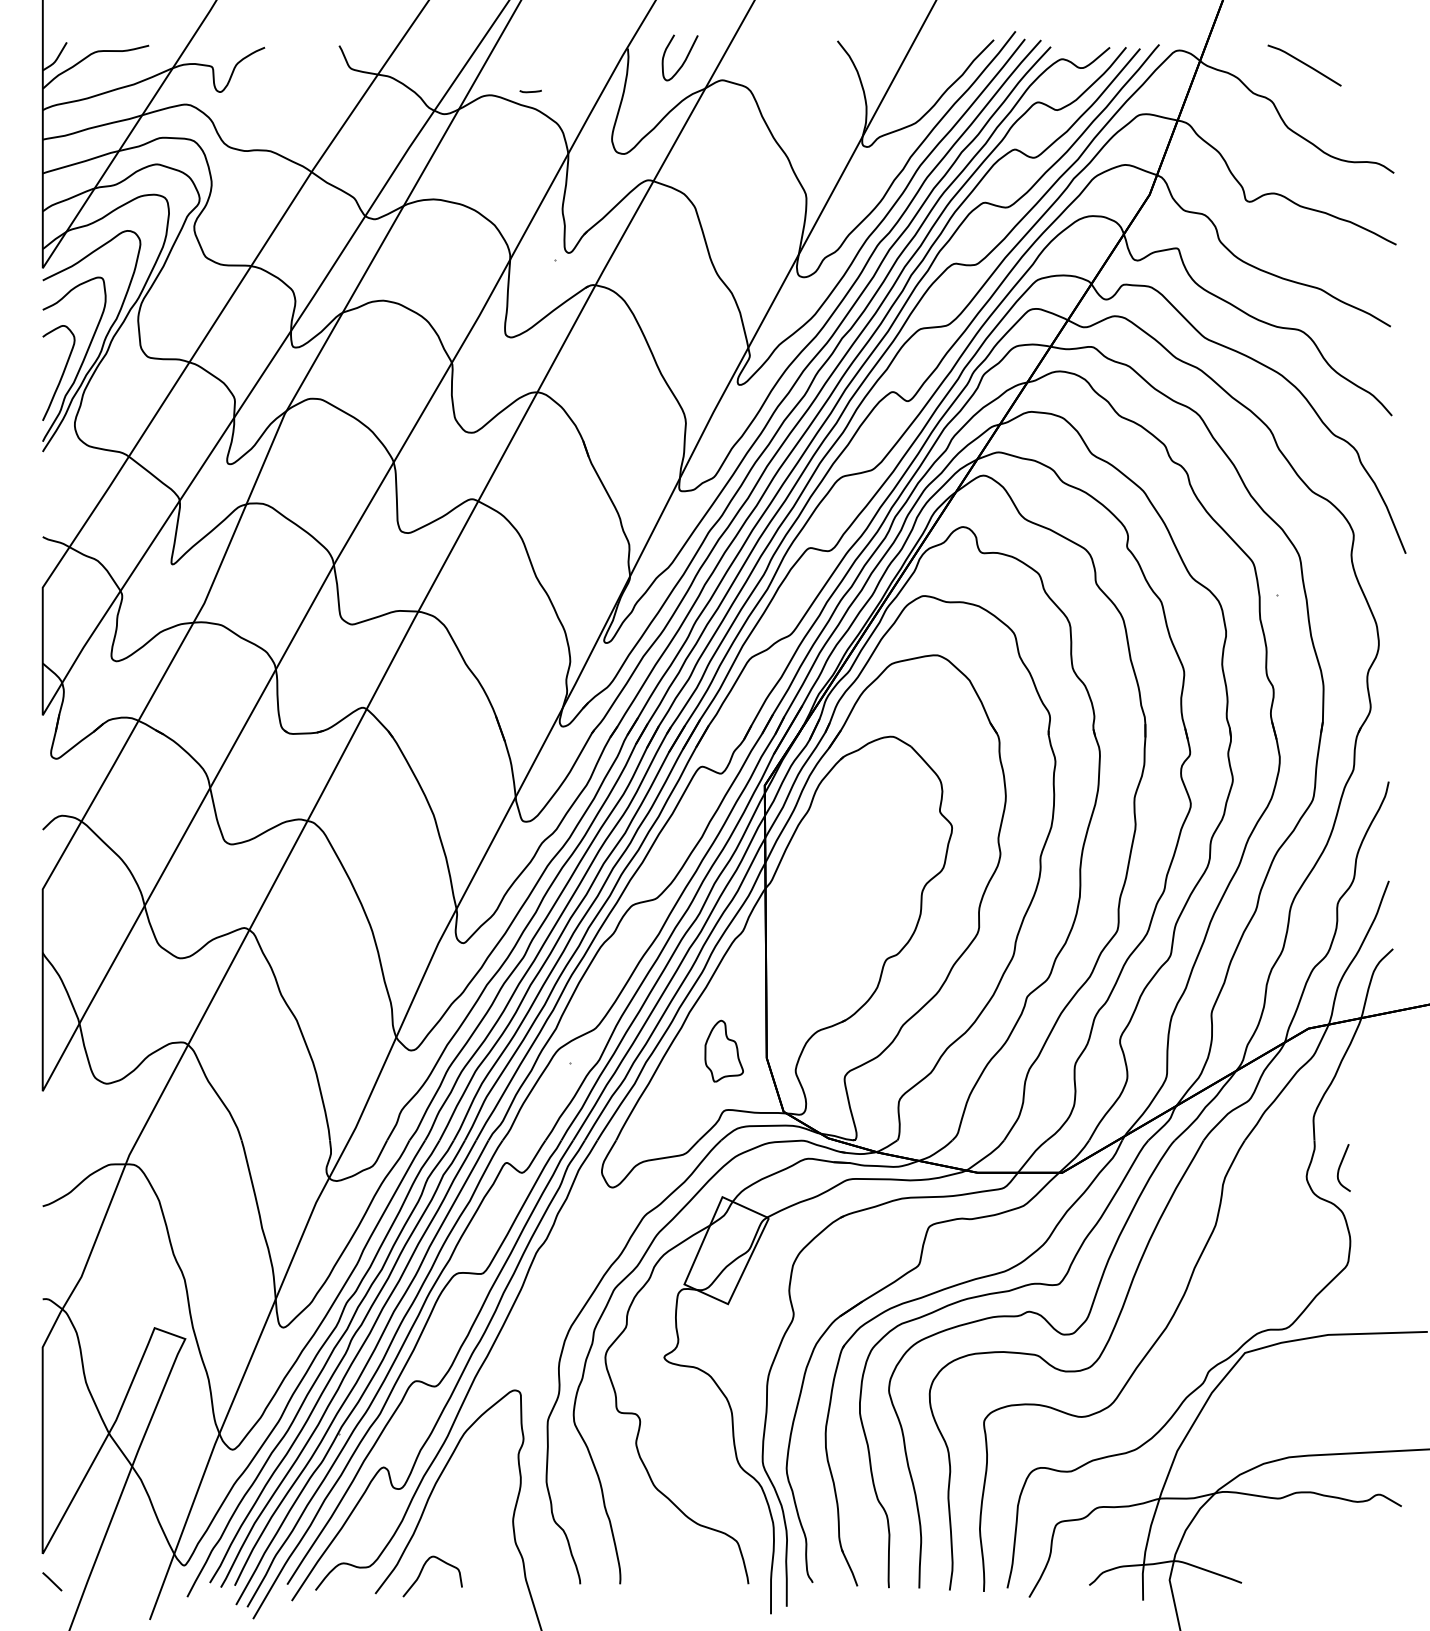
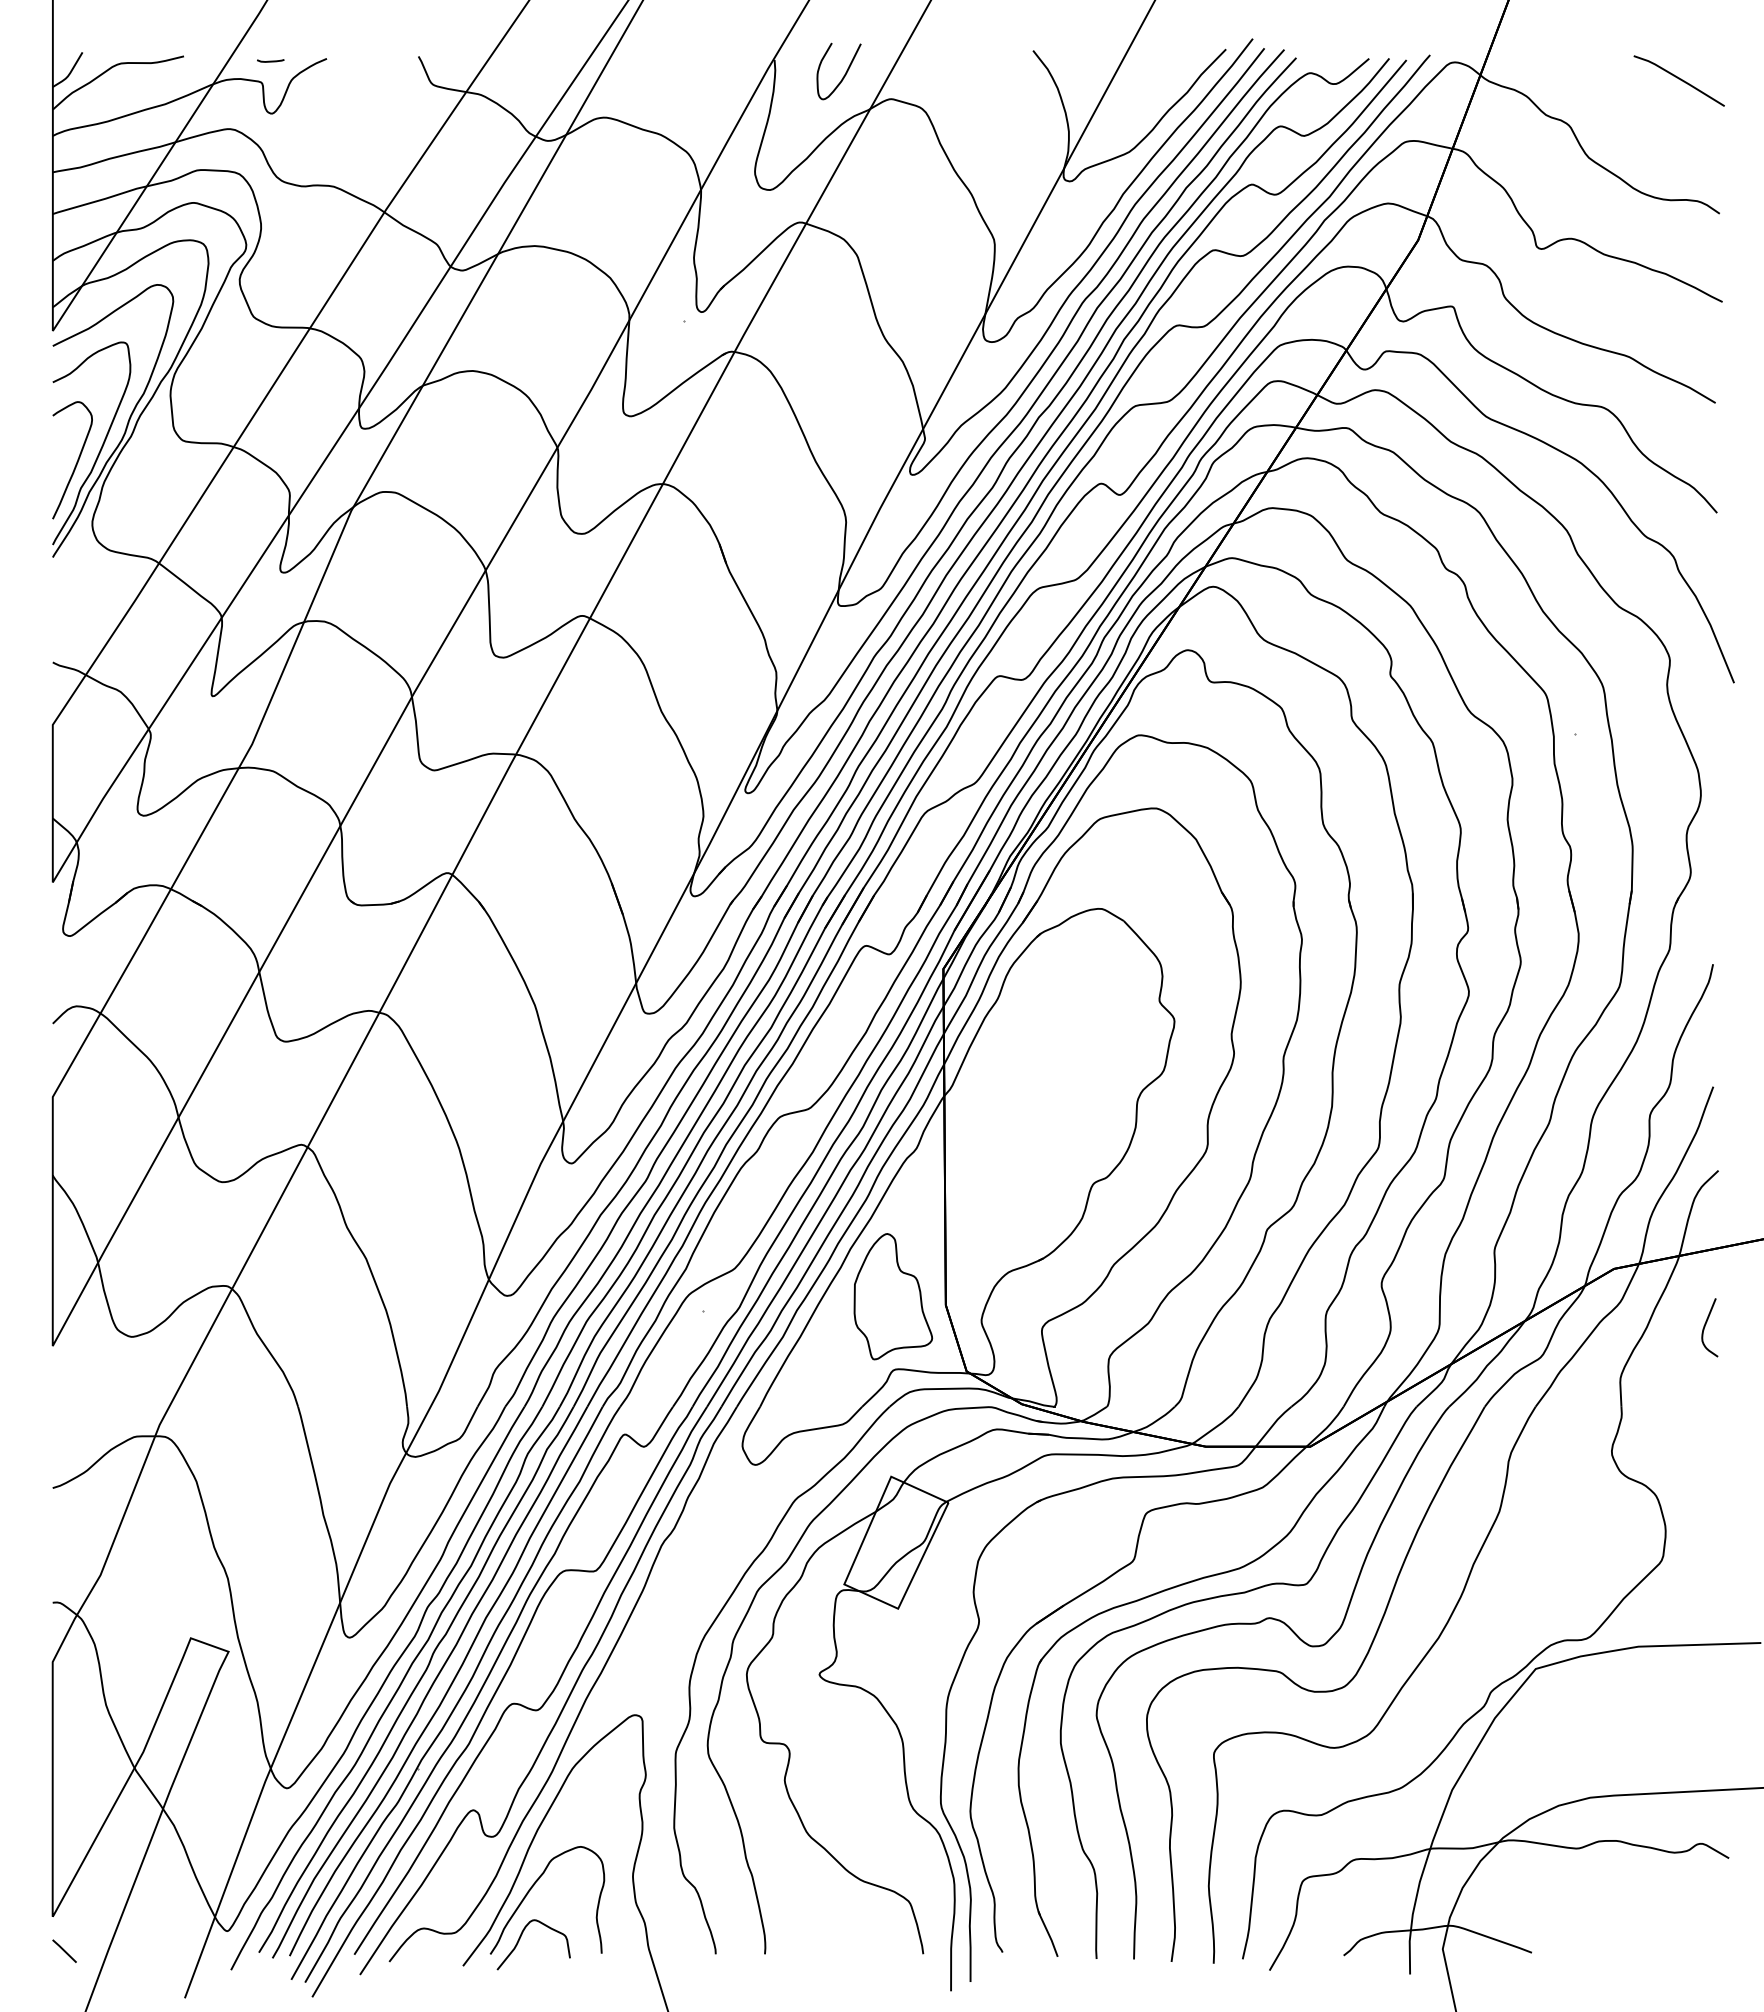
line: (1303, 64) -> (1678, 79), moved
line: (530, 91) -> (270, 60), moved
part: (724, 1051) -> (893, 1296), size x1.67
curve: (1340, 1167) -> (1705, 1327), moved
curve: (431, 1530) -> (532, 1888), added

